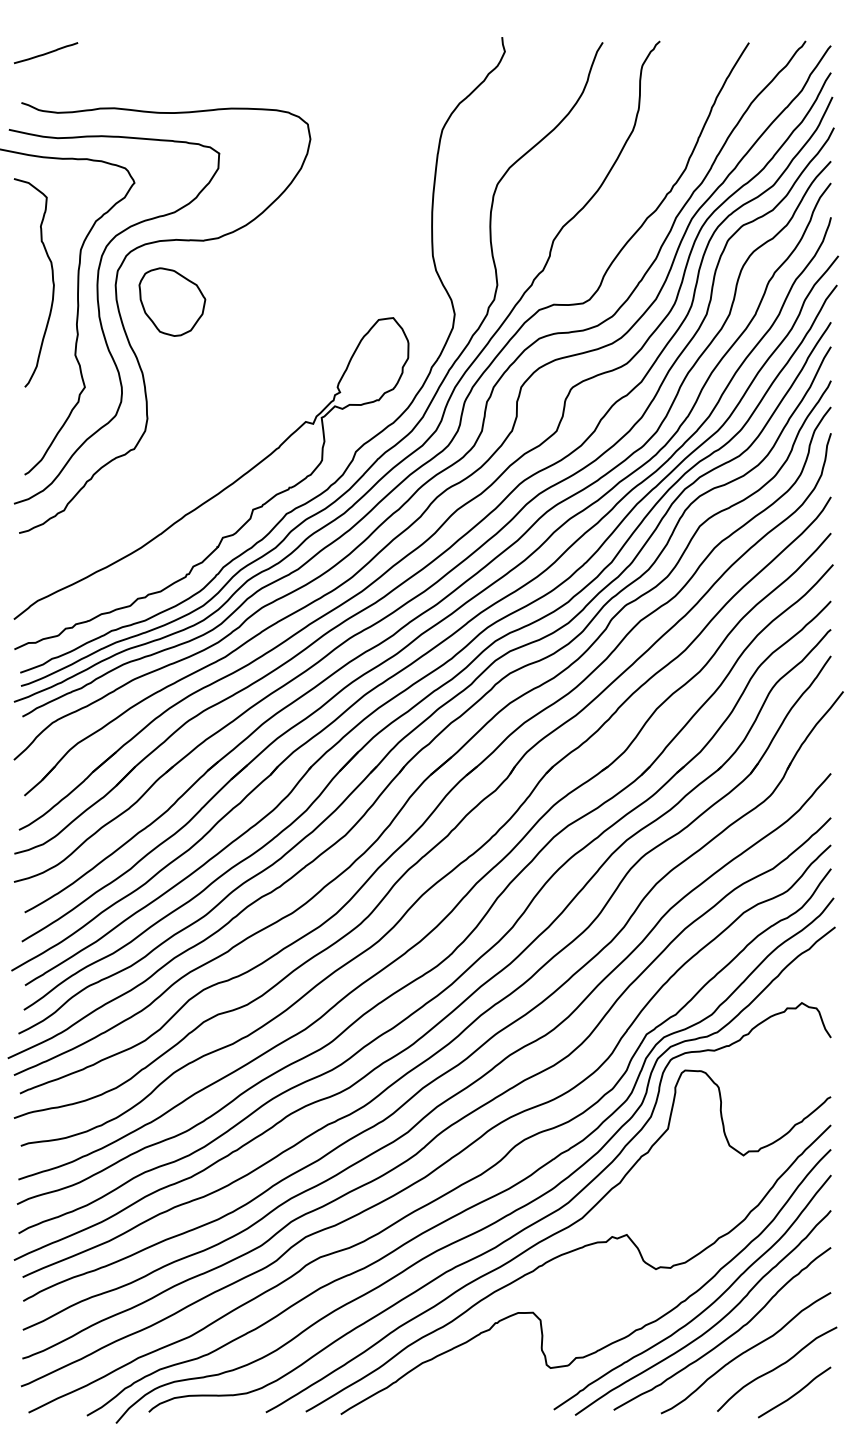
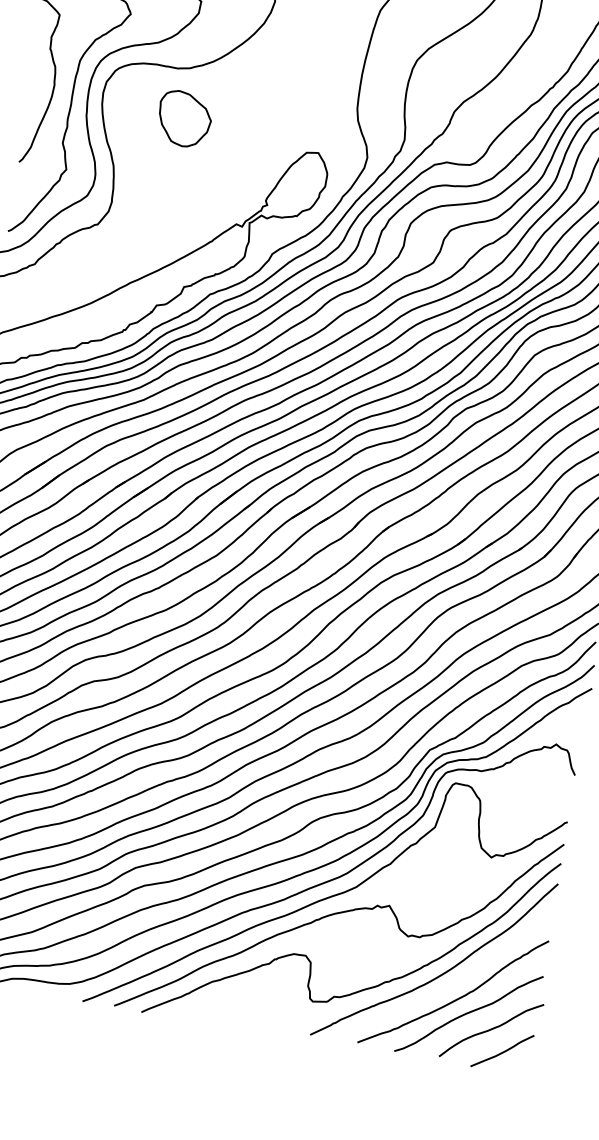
part: (172, 301) -> (184, 118), moved
curve: (711, 1326) -> (444, 988), removed

